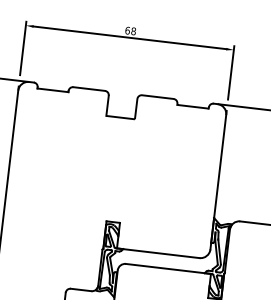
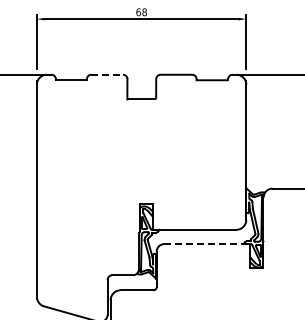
line: (89, 88) -> (107, 74), solid -> dashed
line: (168, 269) -> (206, 244), solid -> dashed

